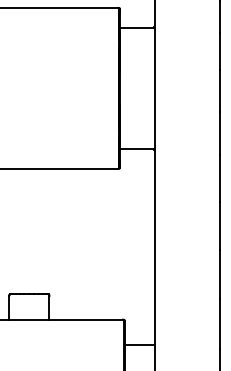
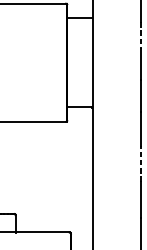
line: (220, 52) -> (141, 36), solid -> dashed
line: (220, 226) -> (141, 164), solid -> dashed

